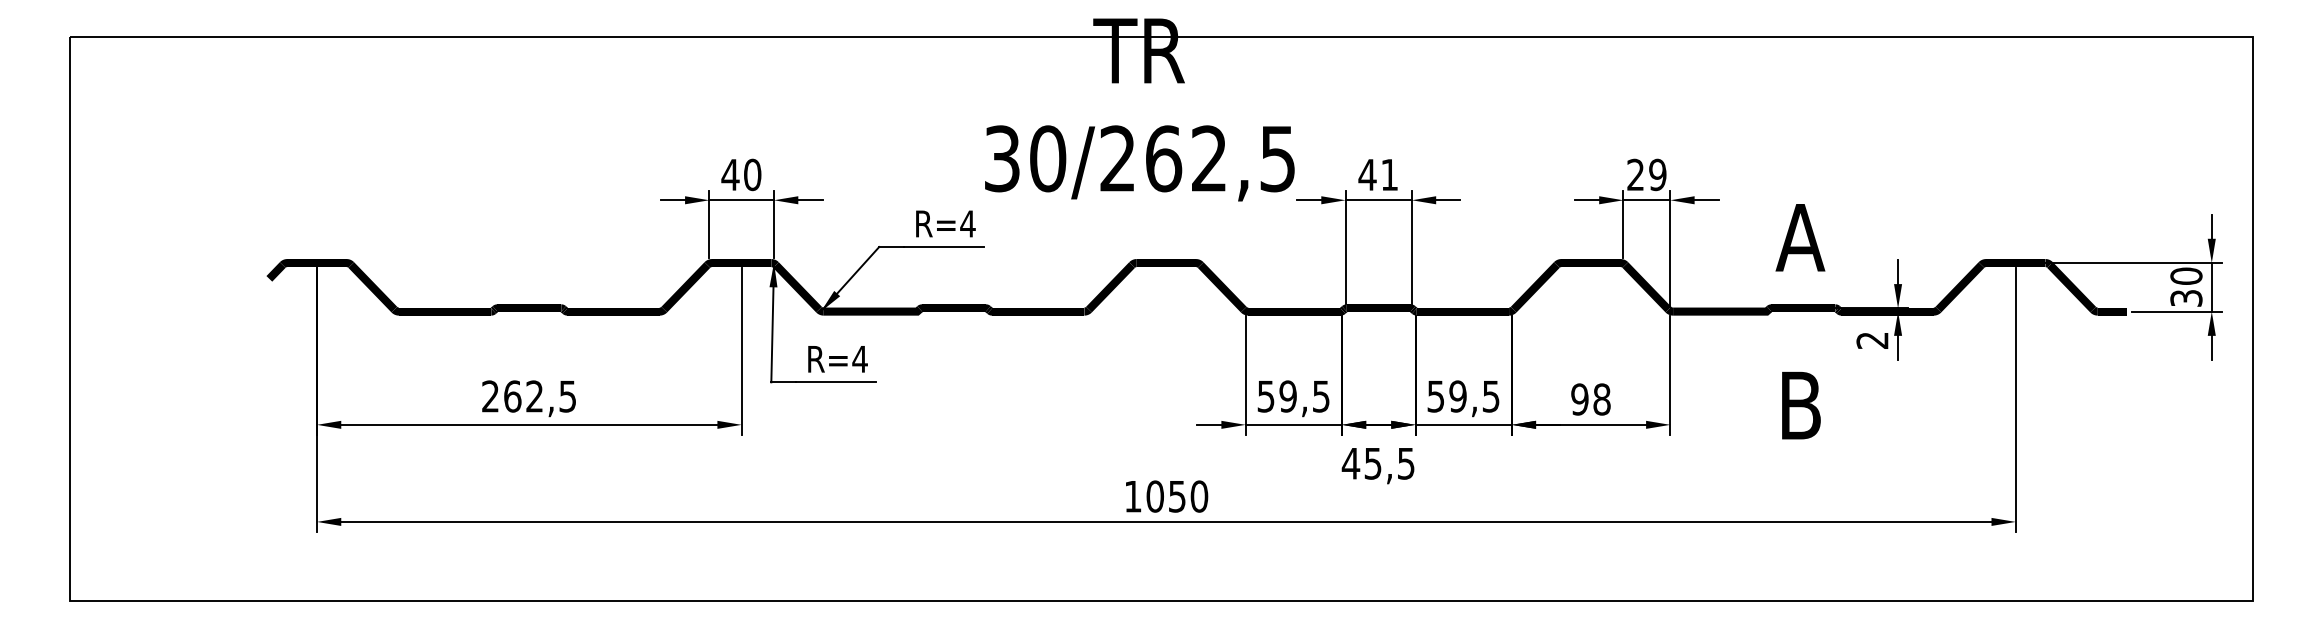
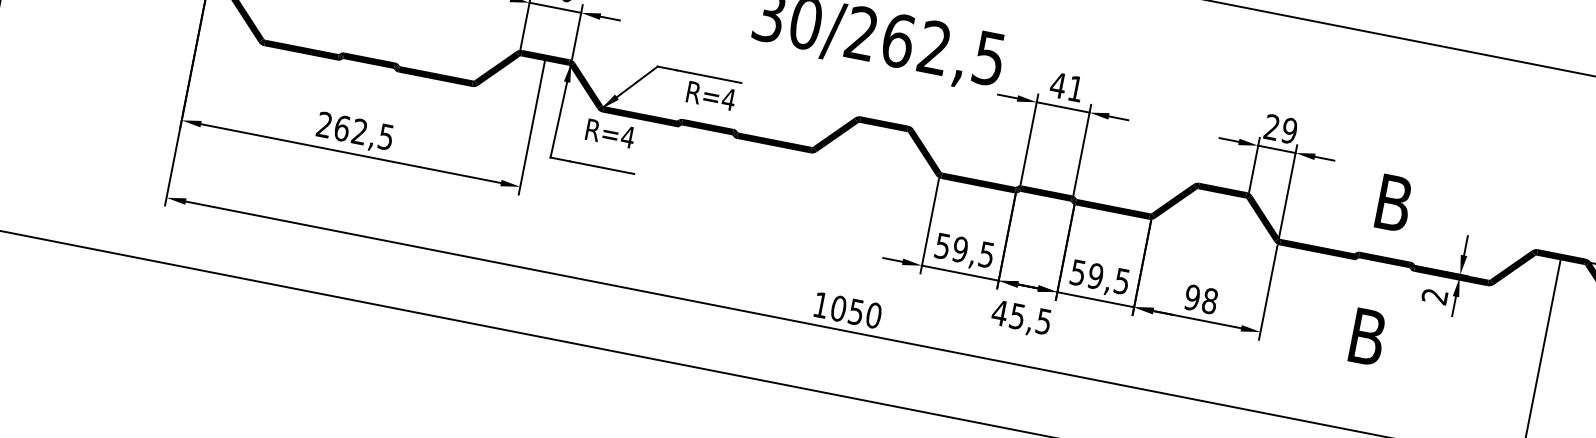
text: (945, 223) -> (711, 95), moved
text: (1800, 237) -> (1393, 203), A -> B
text: (837, 359) -> (610, 133), moved

